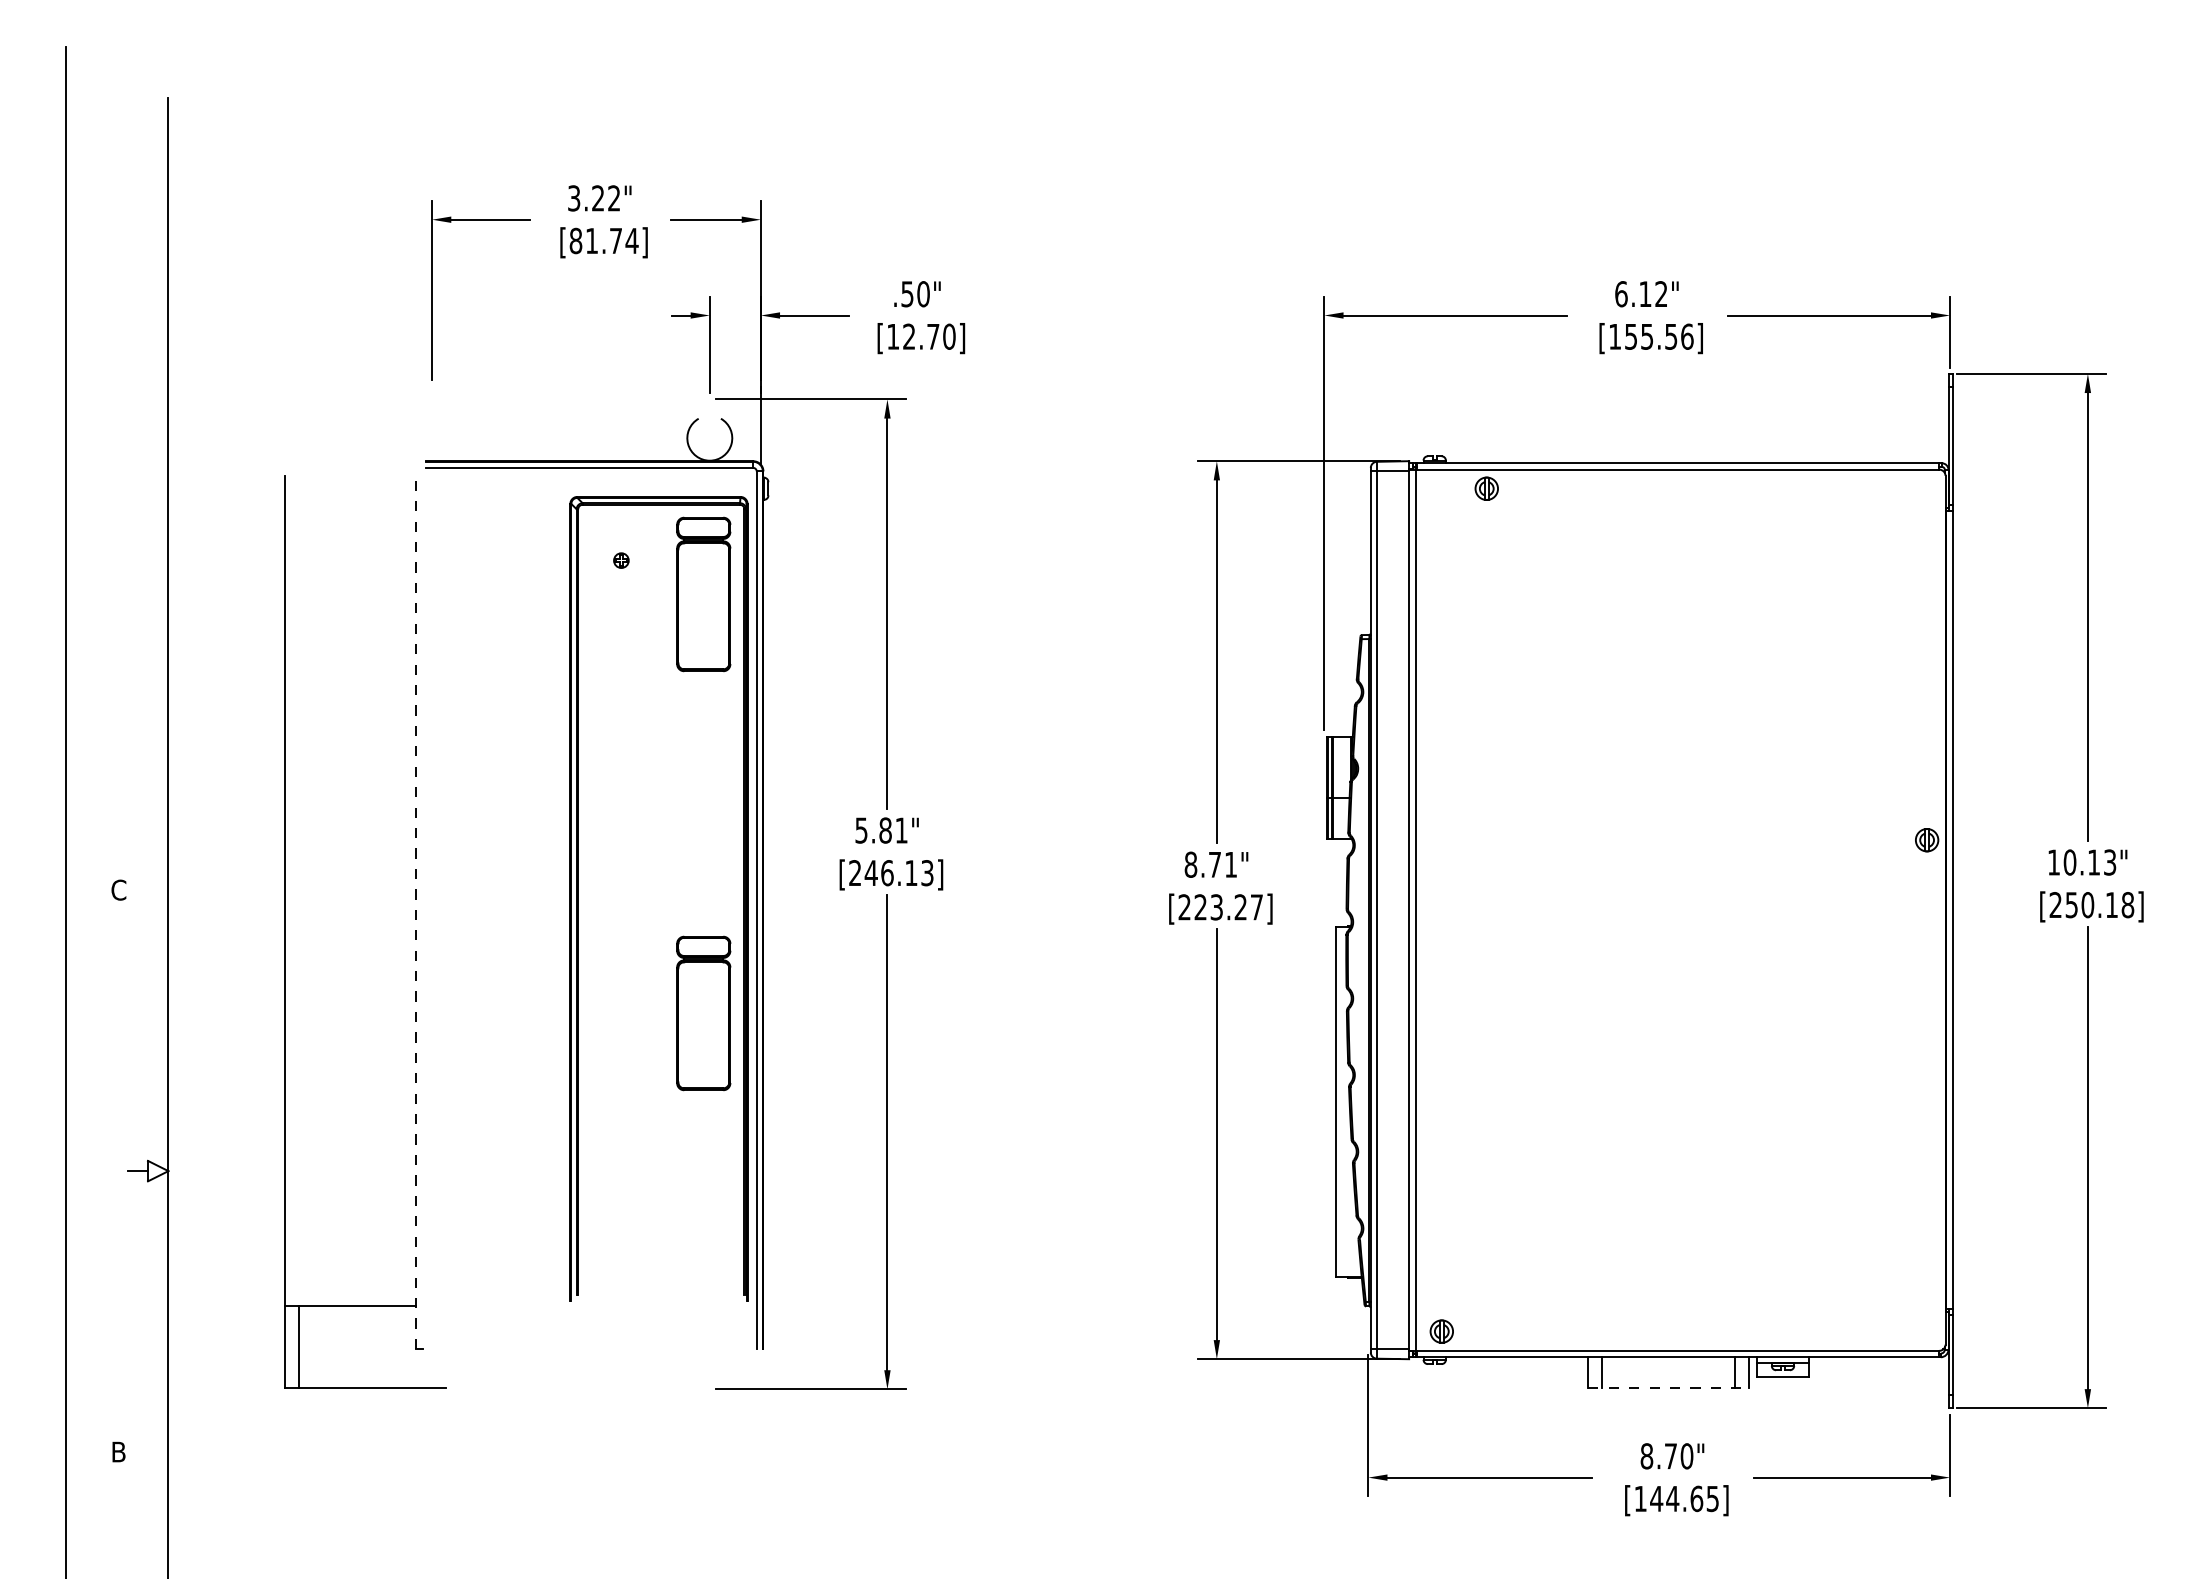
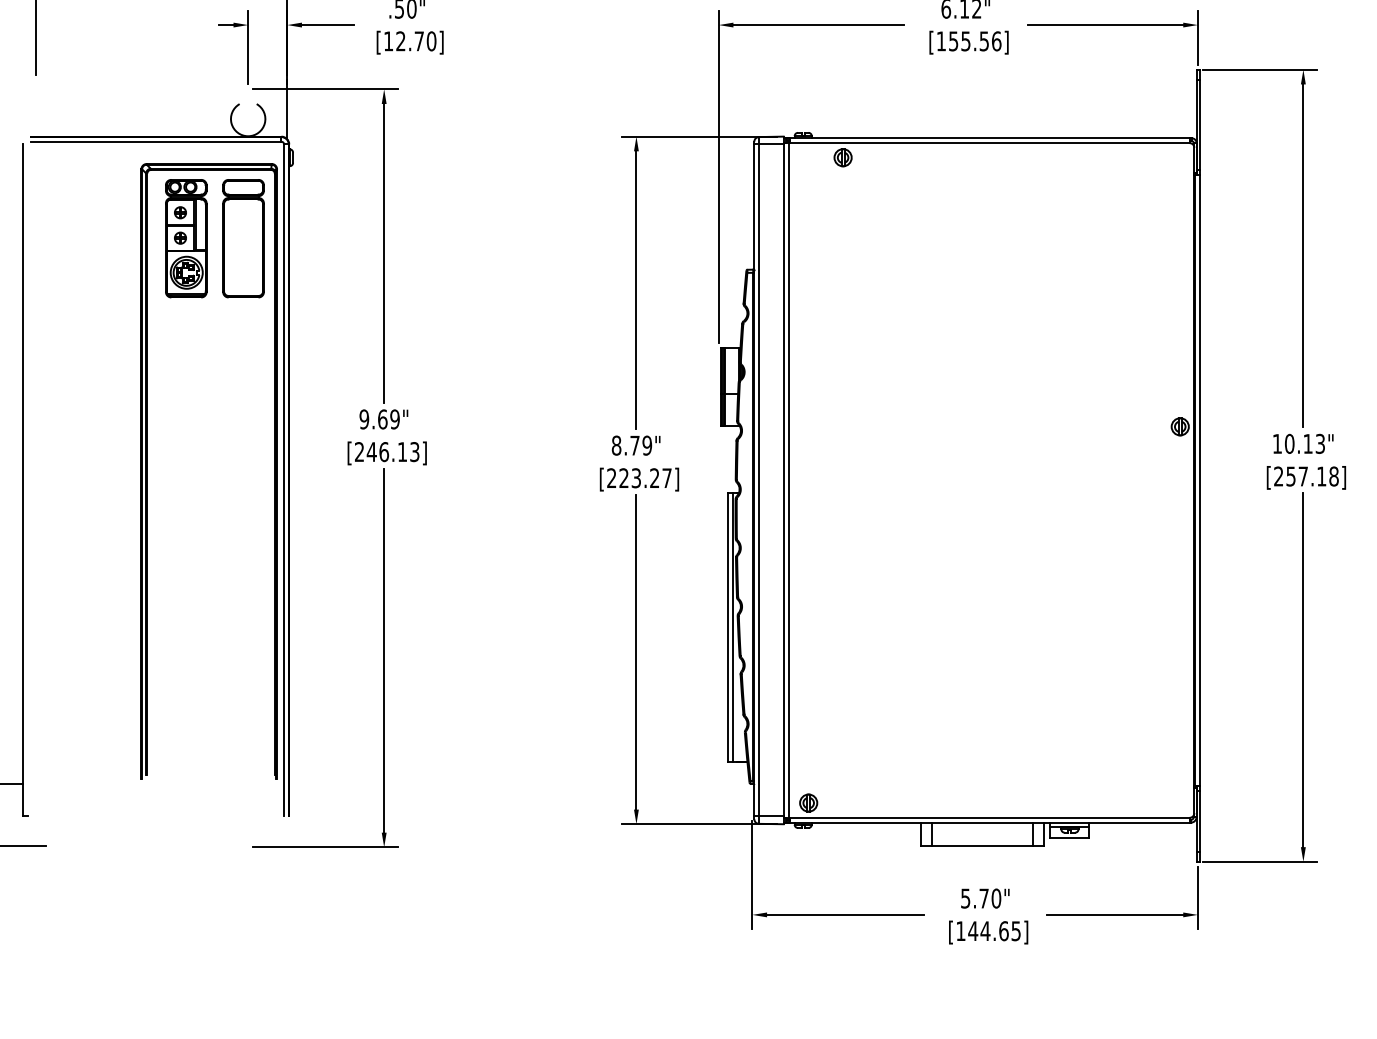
part: (628, 594) -> (185, 238), added
text: (881, 830) -> (379, 419), 5.81" -> 9.69"
text: (1230, 864) -> (646, 445), 8.71" -> 8.79"
text: (2087, 905) -> (1303, 476), [250.18] -> [257.18]
line: (416, 910) -> (23, 480), dashed -> solid
part: (703, 1013) -> (243, 559), removed
line: (1342, 1102) -> (732, 627), added
line: (1669, 1388) -> (983, 846), dashed -> solid
text: (1646, 1456) -> (965, 898), 8.70" -> 5.70"

